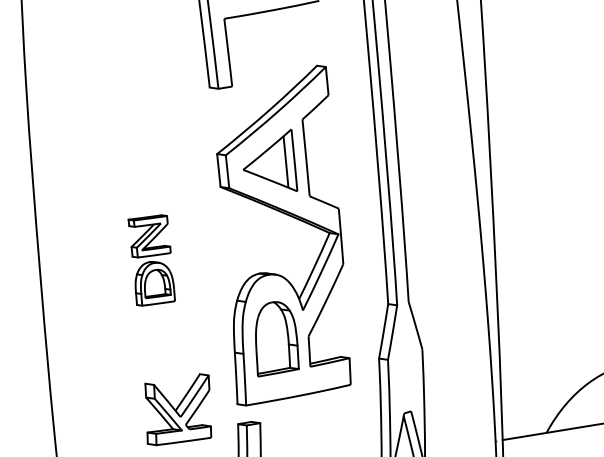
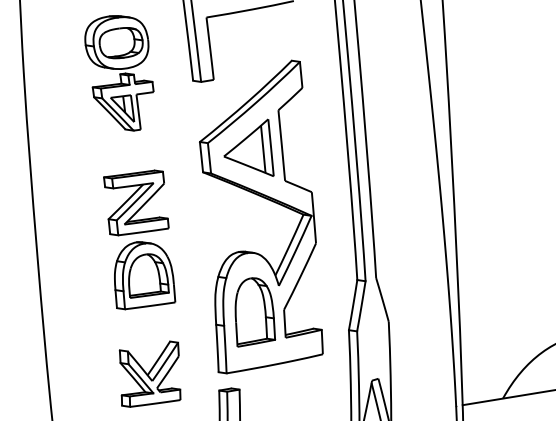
part: (129, 79) -> (119, 73), added
part: (151, 260) -> (139, 239), size x1.67
part: (177, 408) -> (149, 373), moved

